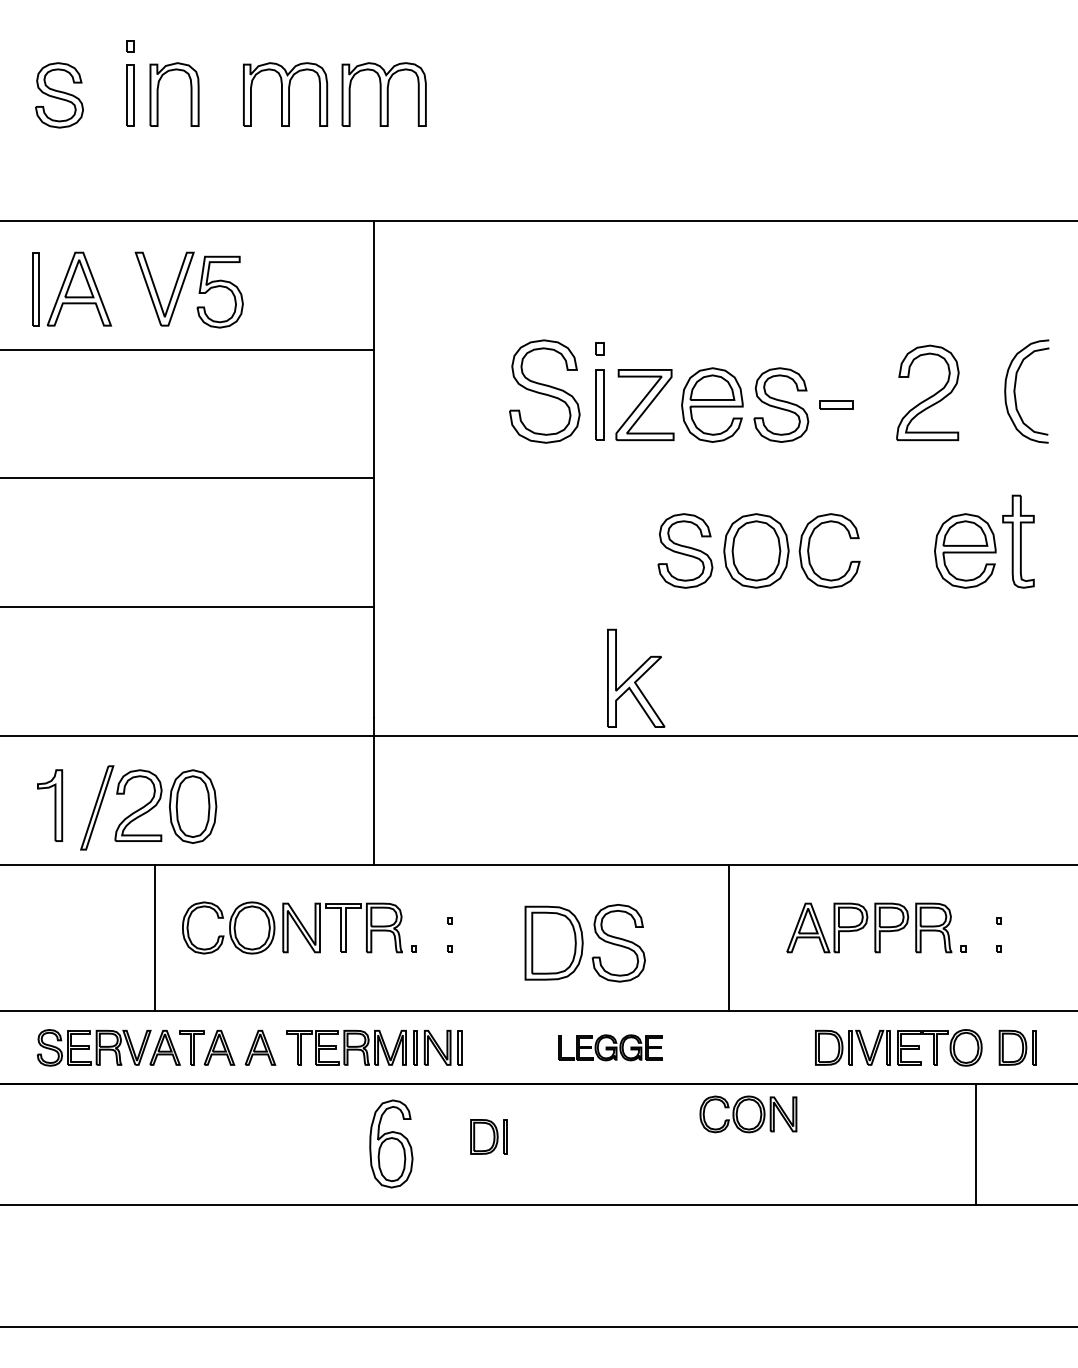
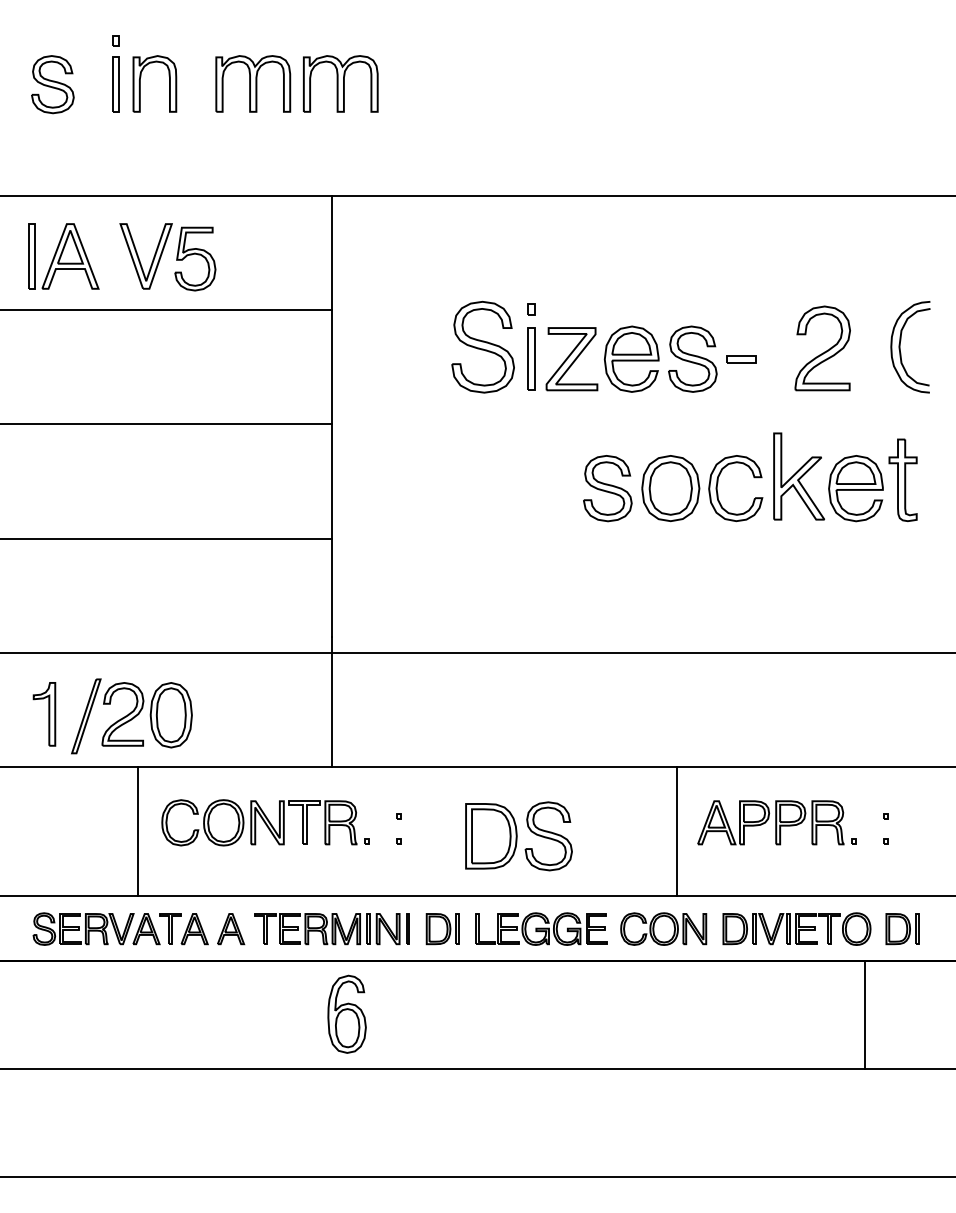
part: (635, 678) -> (798, 476), moved
line: (729, 937) -> (676, 831), moved
part: (610, 1047) -> (541, 928), size x1.43
part: (748, 1113) -> (663, 928), moved
part: (488, 1137) -> (442, 929), moved

